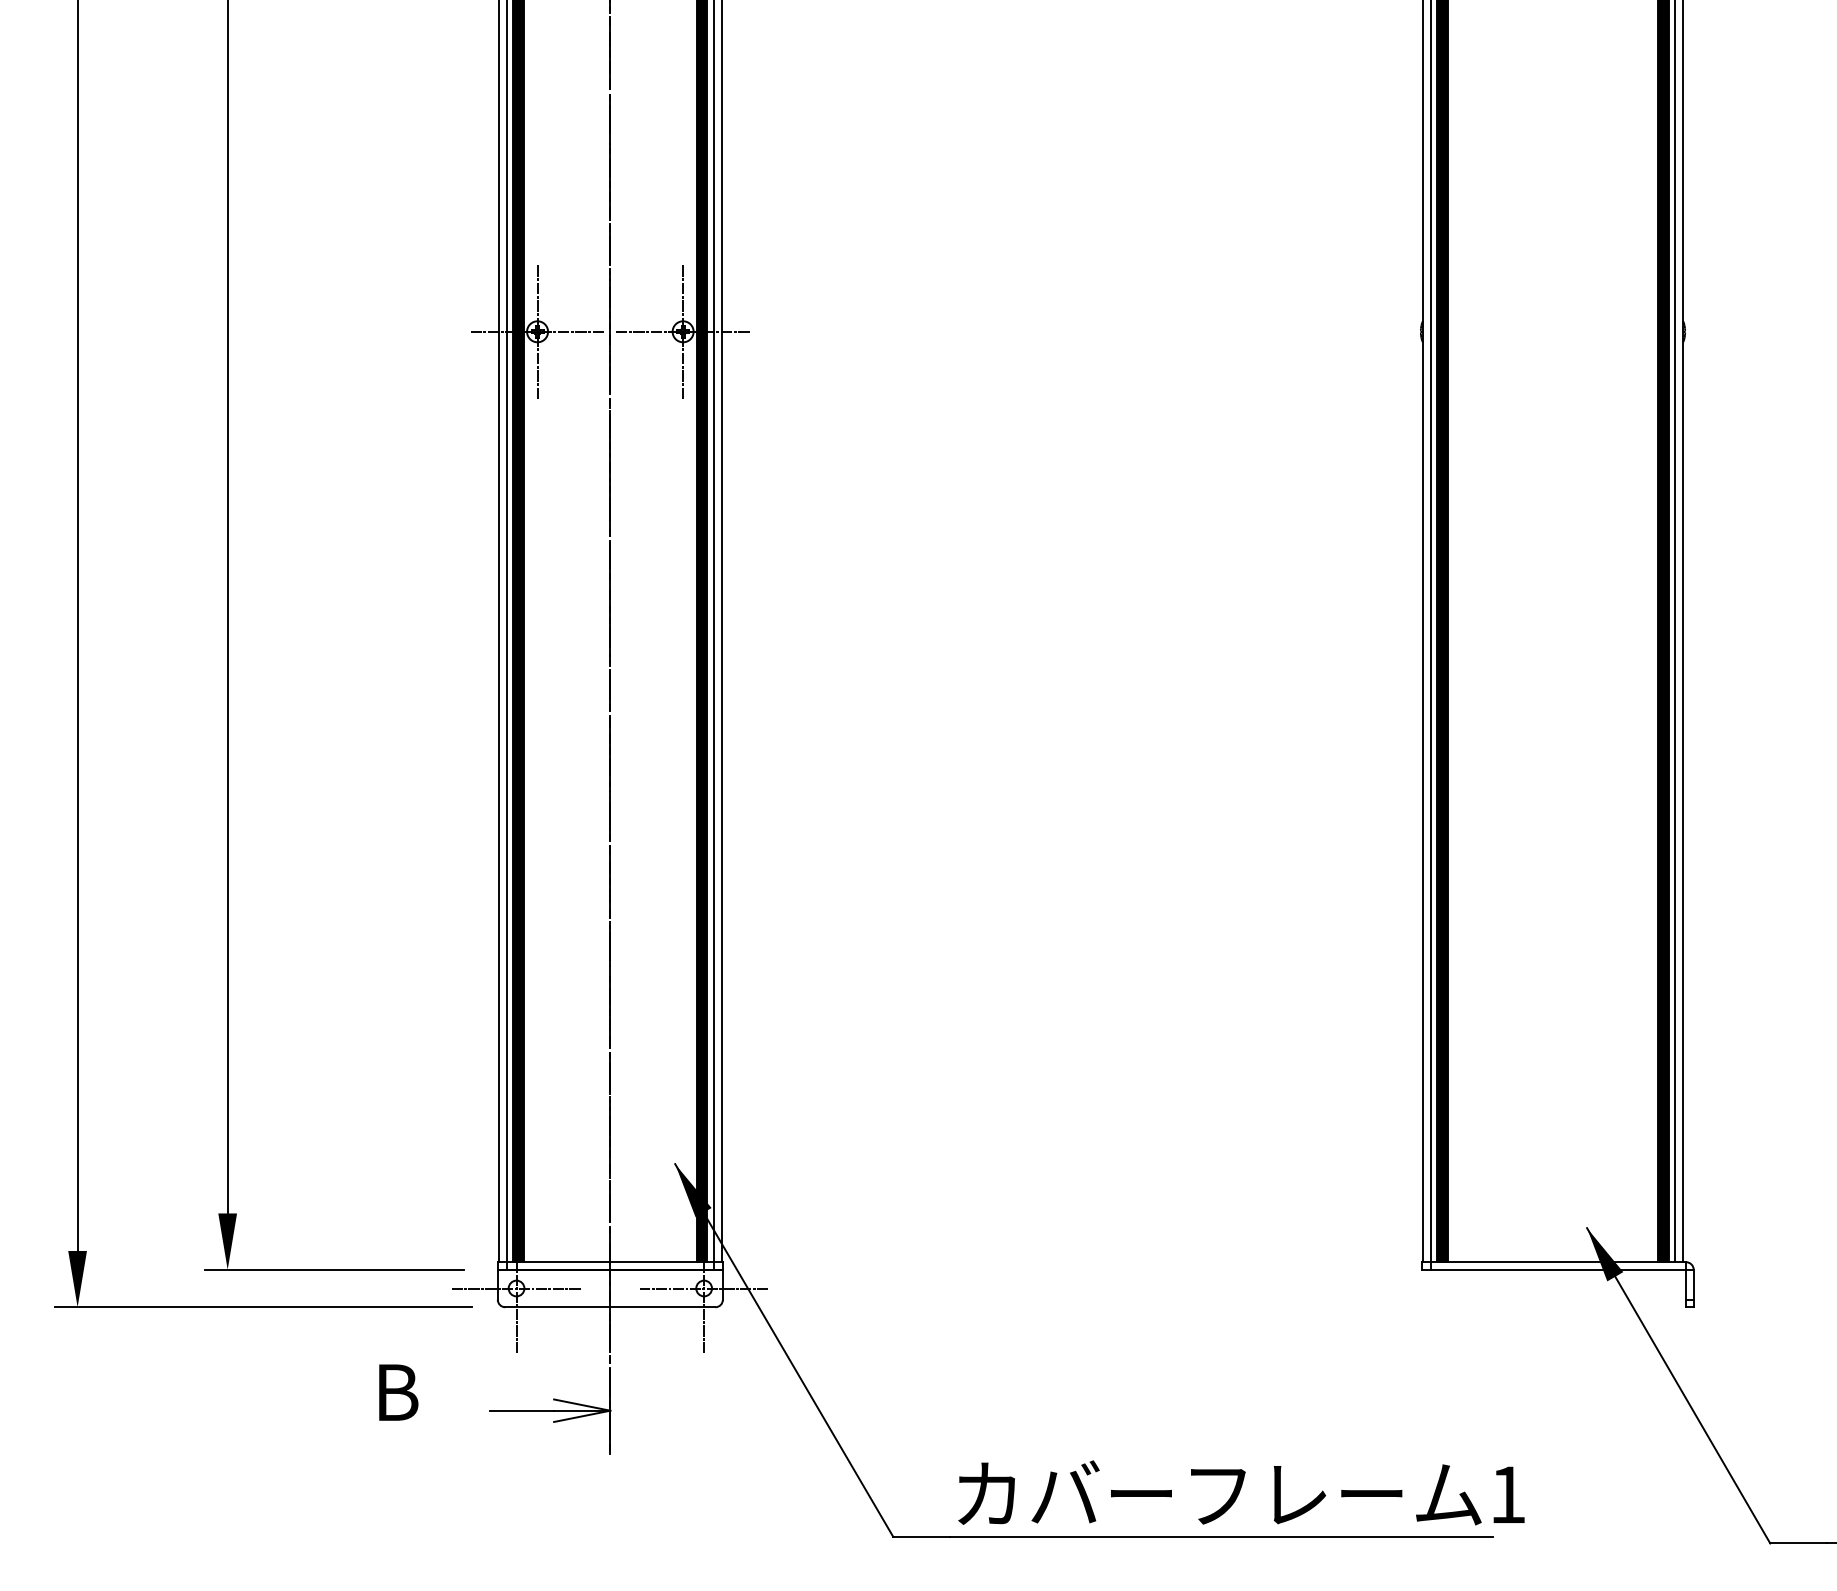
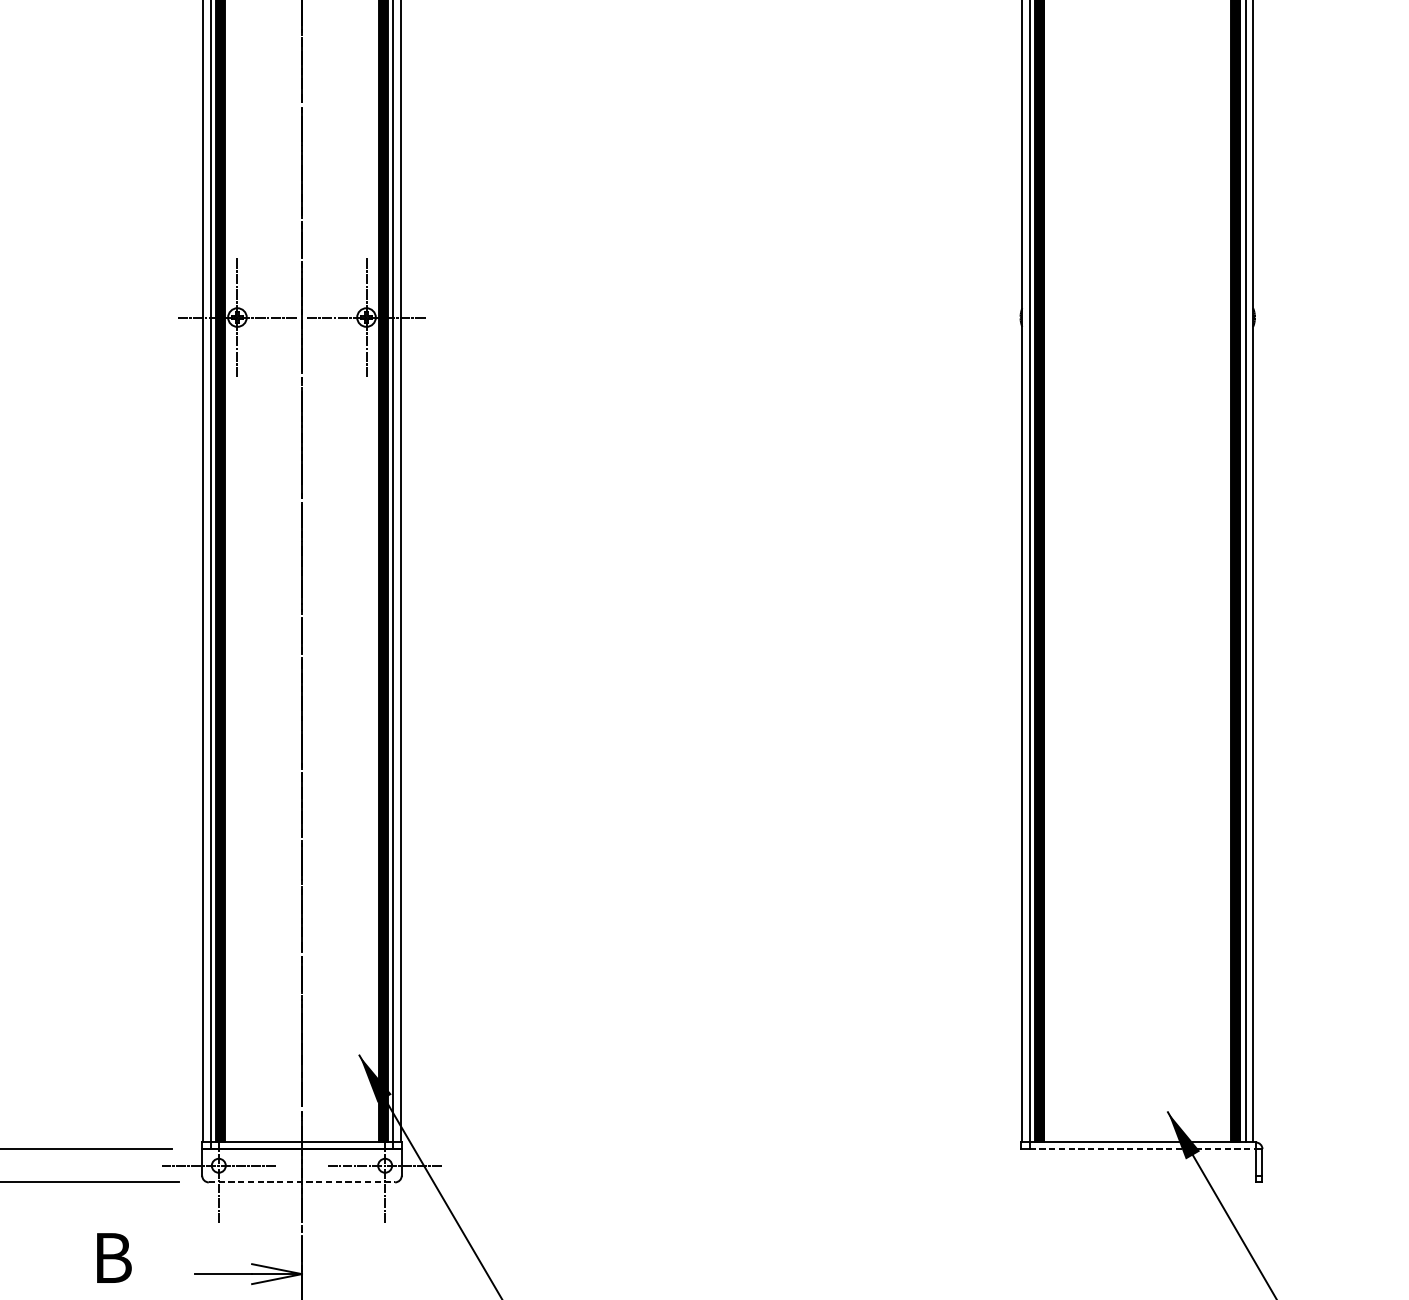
line: (1558, 1269) -> (1142, 1148), solid -> dashed
line: (610, 1307) -> (302, 1182), solid -> dashed

